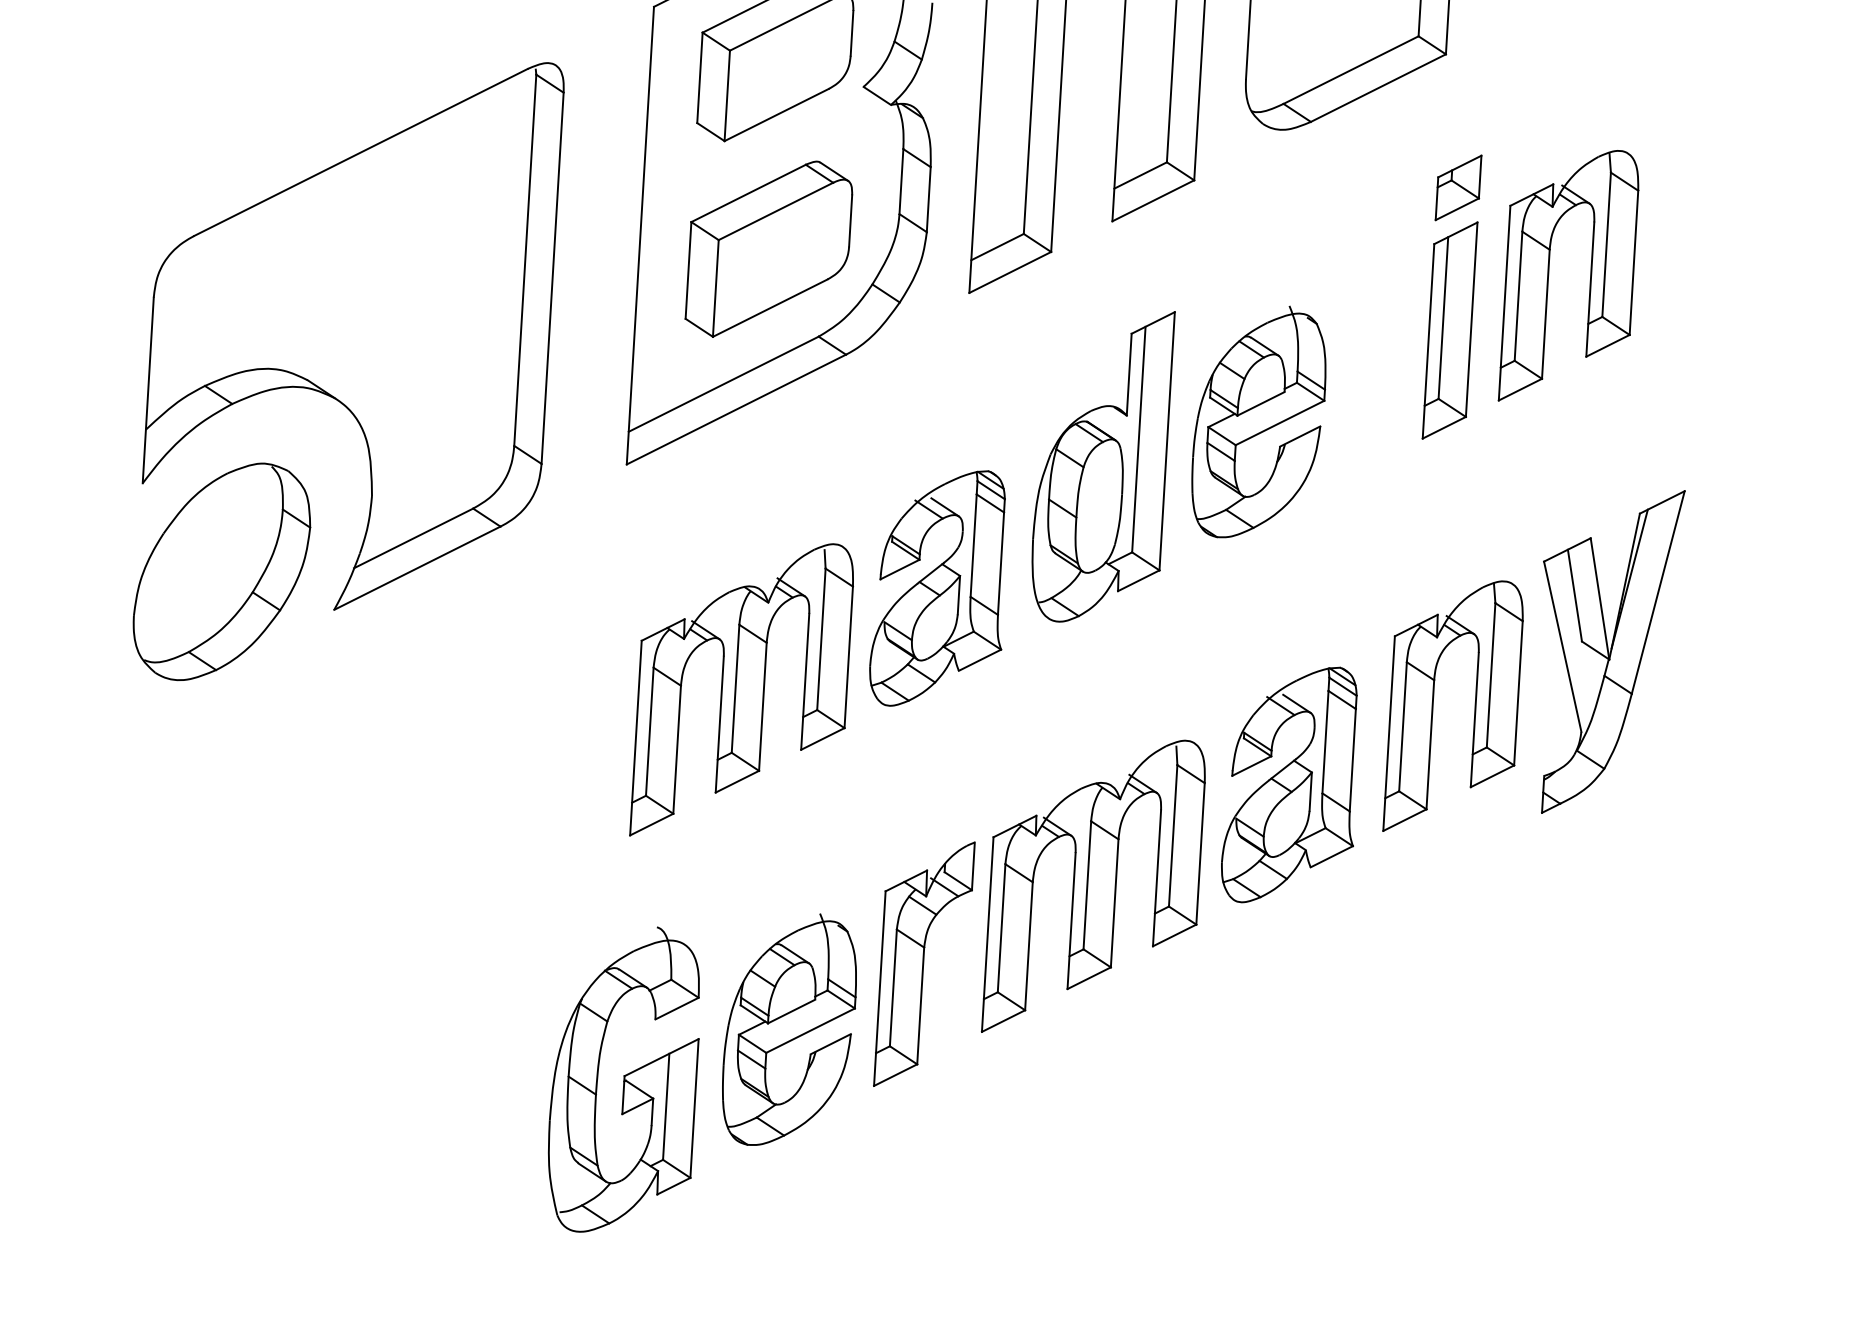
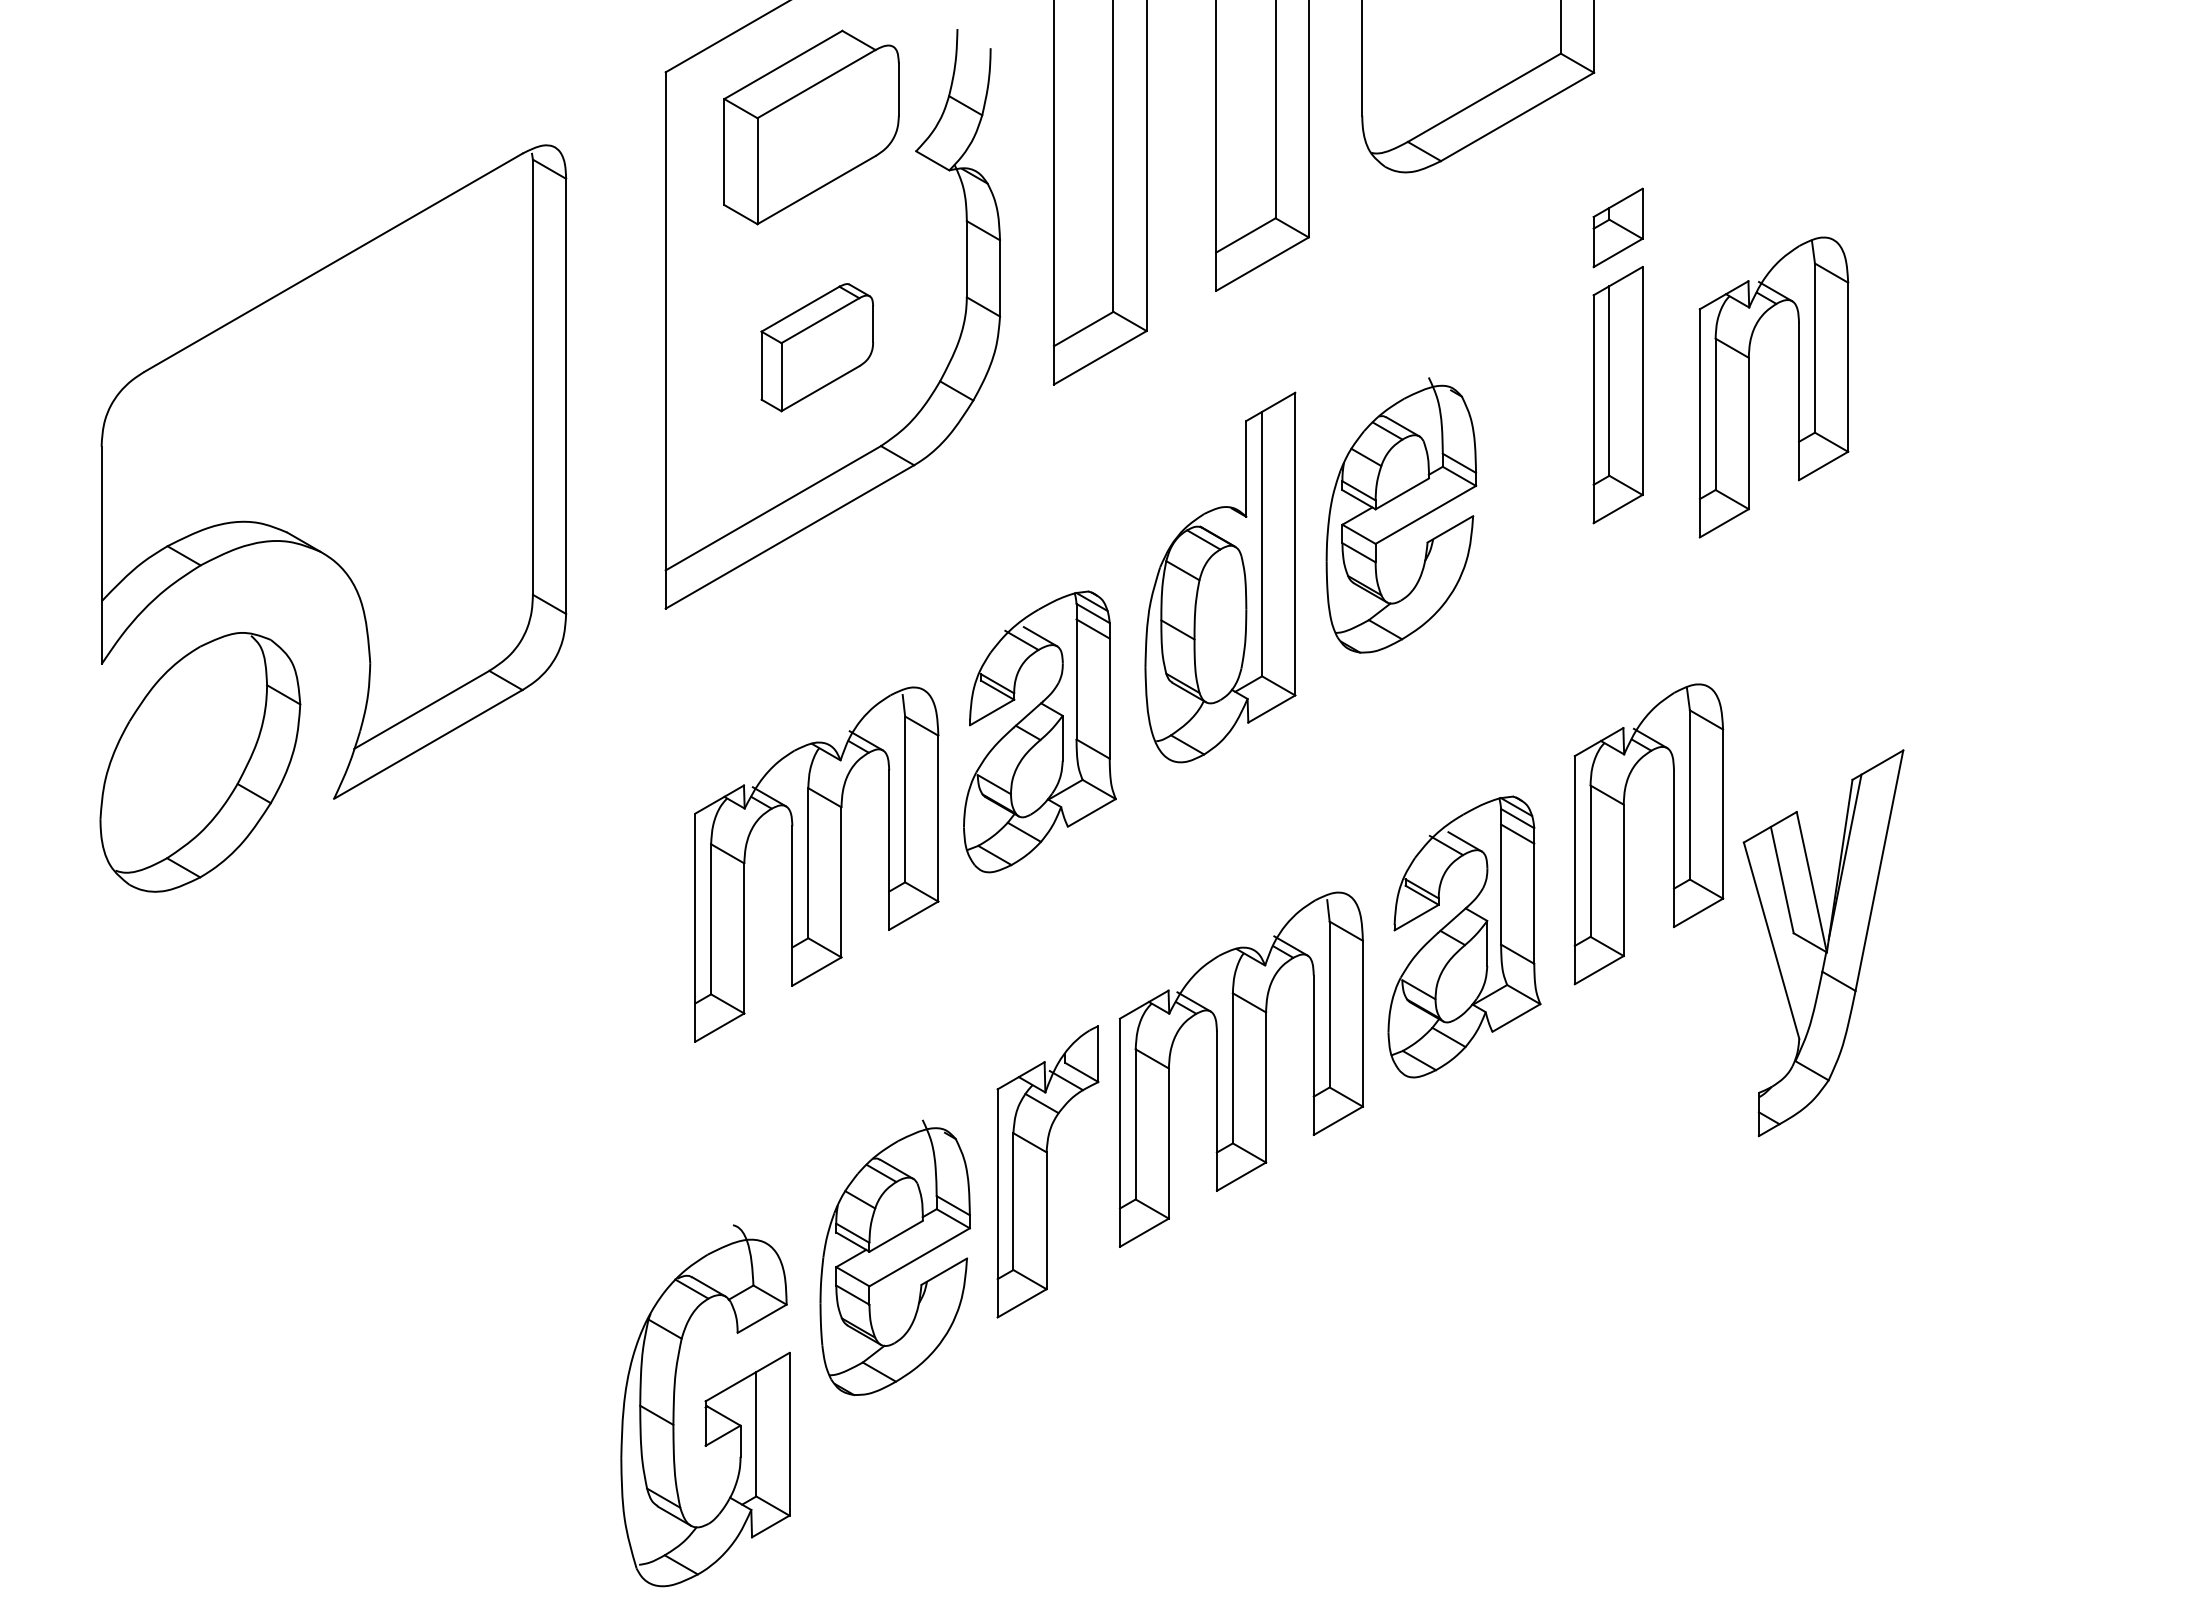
part: (769, 249) -> (817, 347), size x0.6
part: (1548, 275) -> (1749, 387), moved
part: (1606, 651) -> (1823, 943), moved
part: (624, 1079) -> (705, 1405), moved

